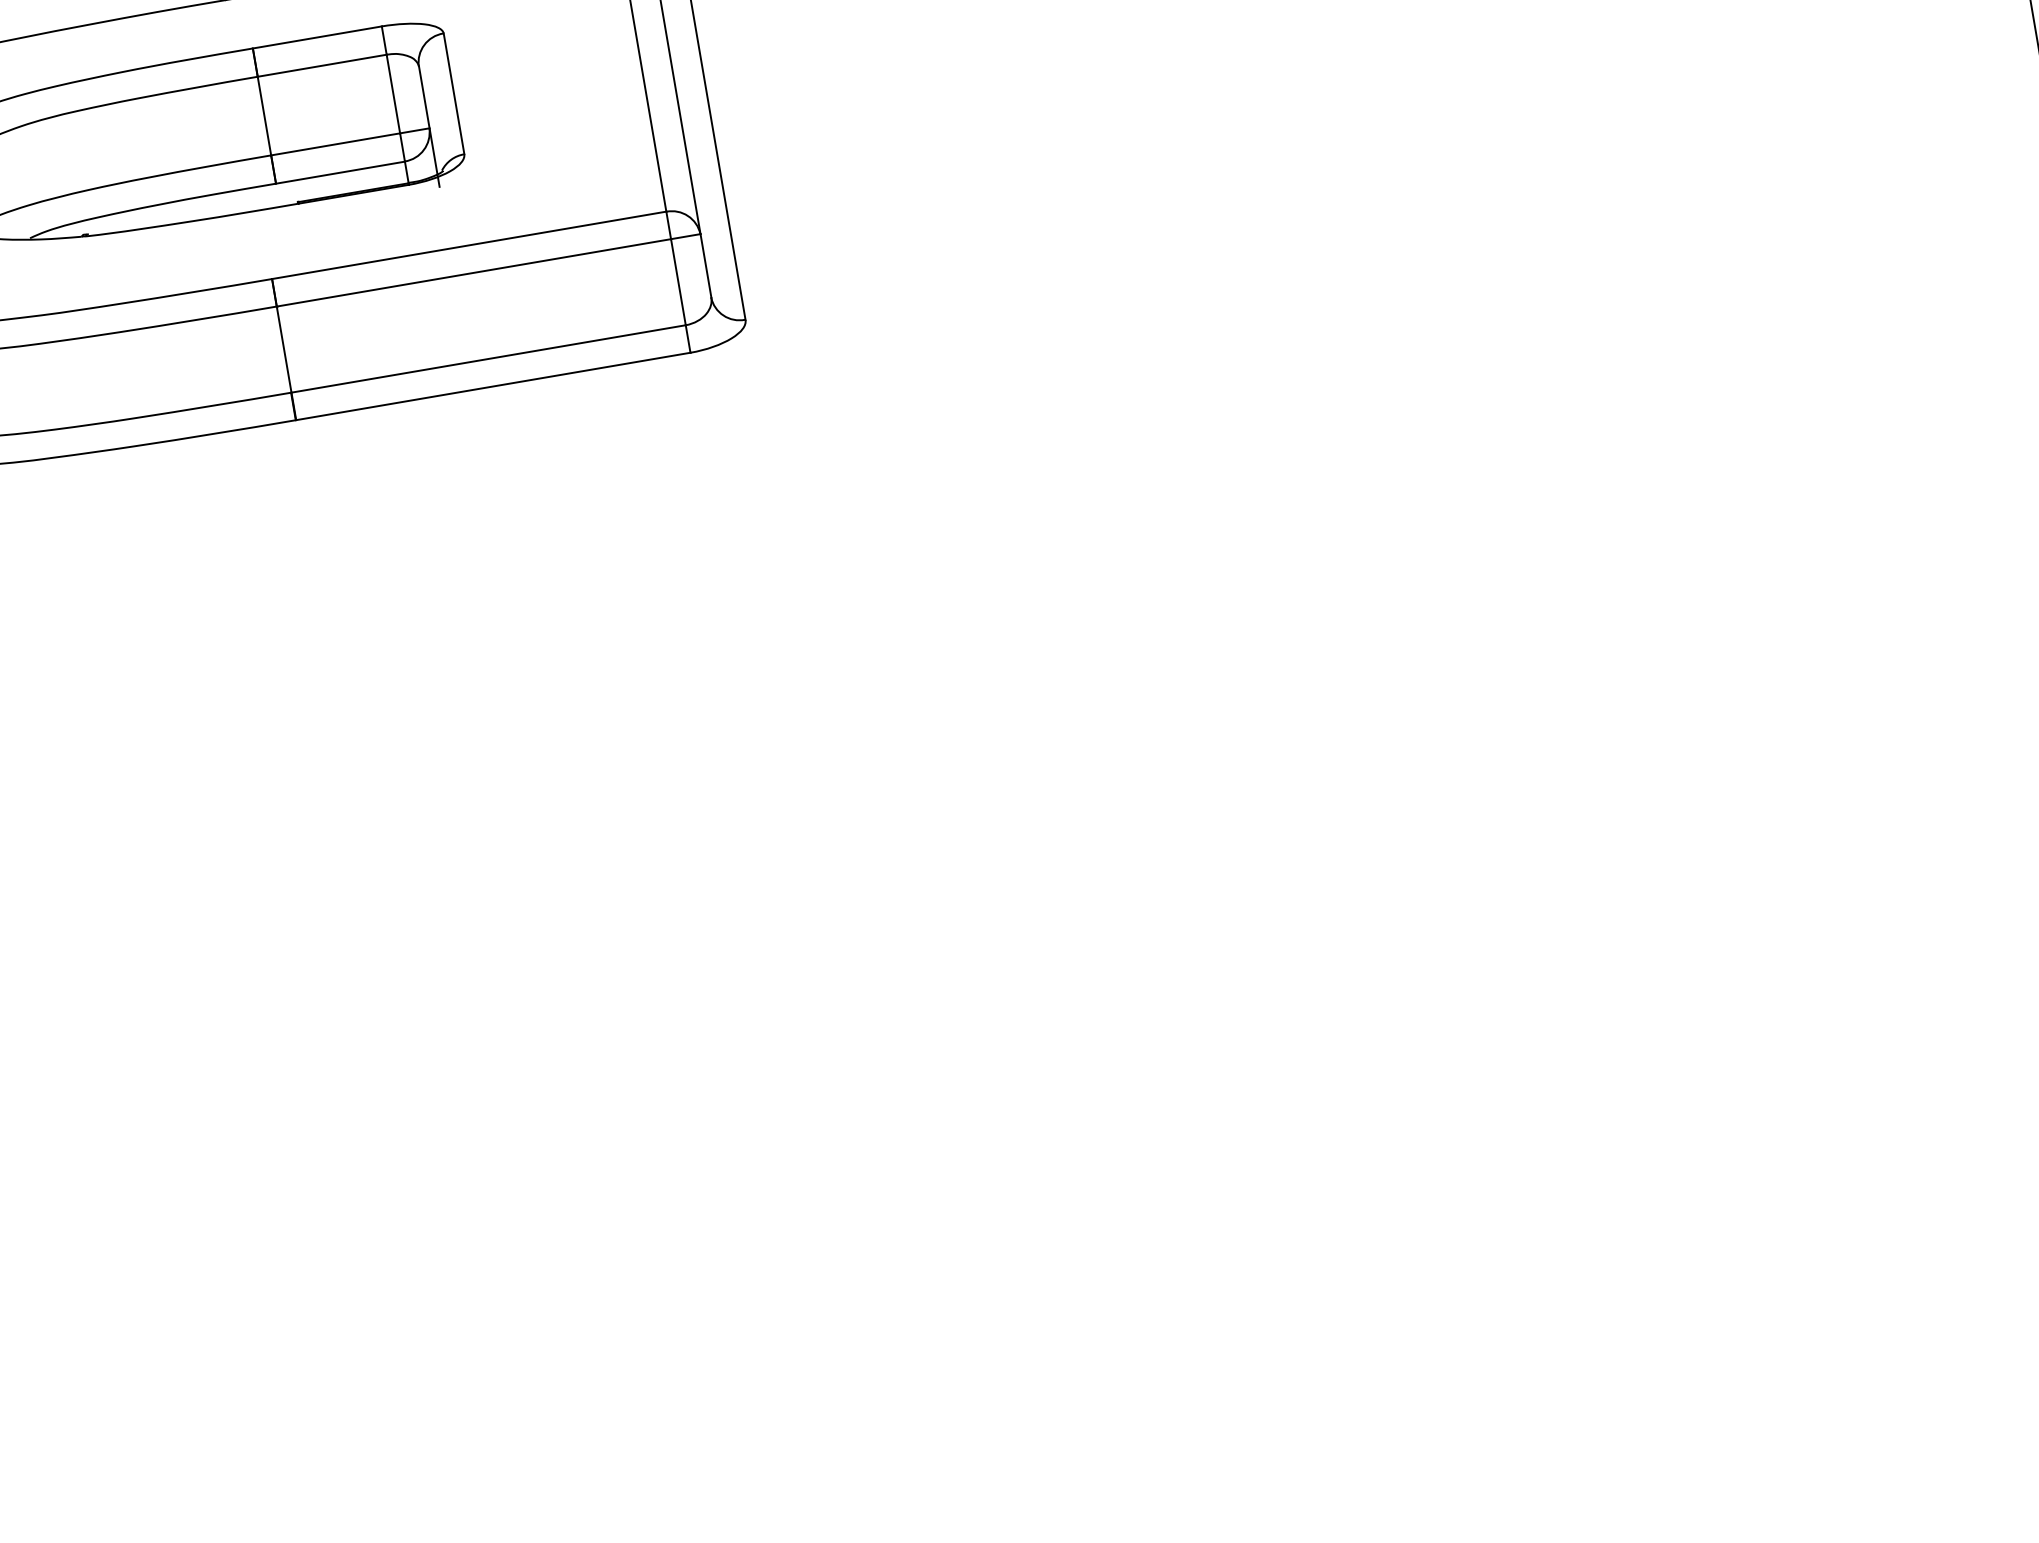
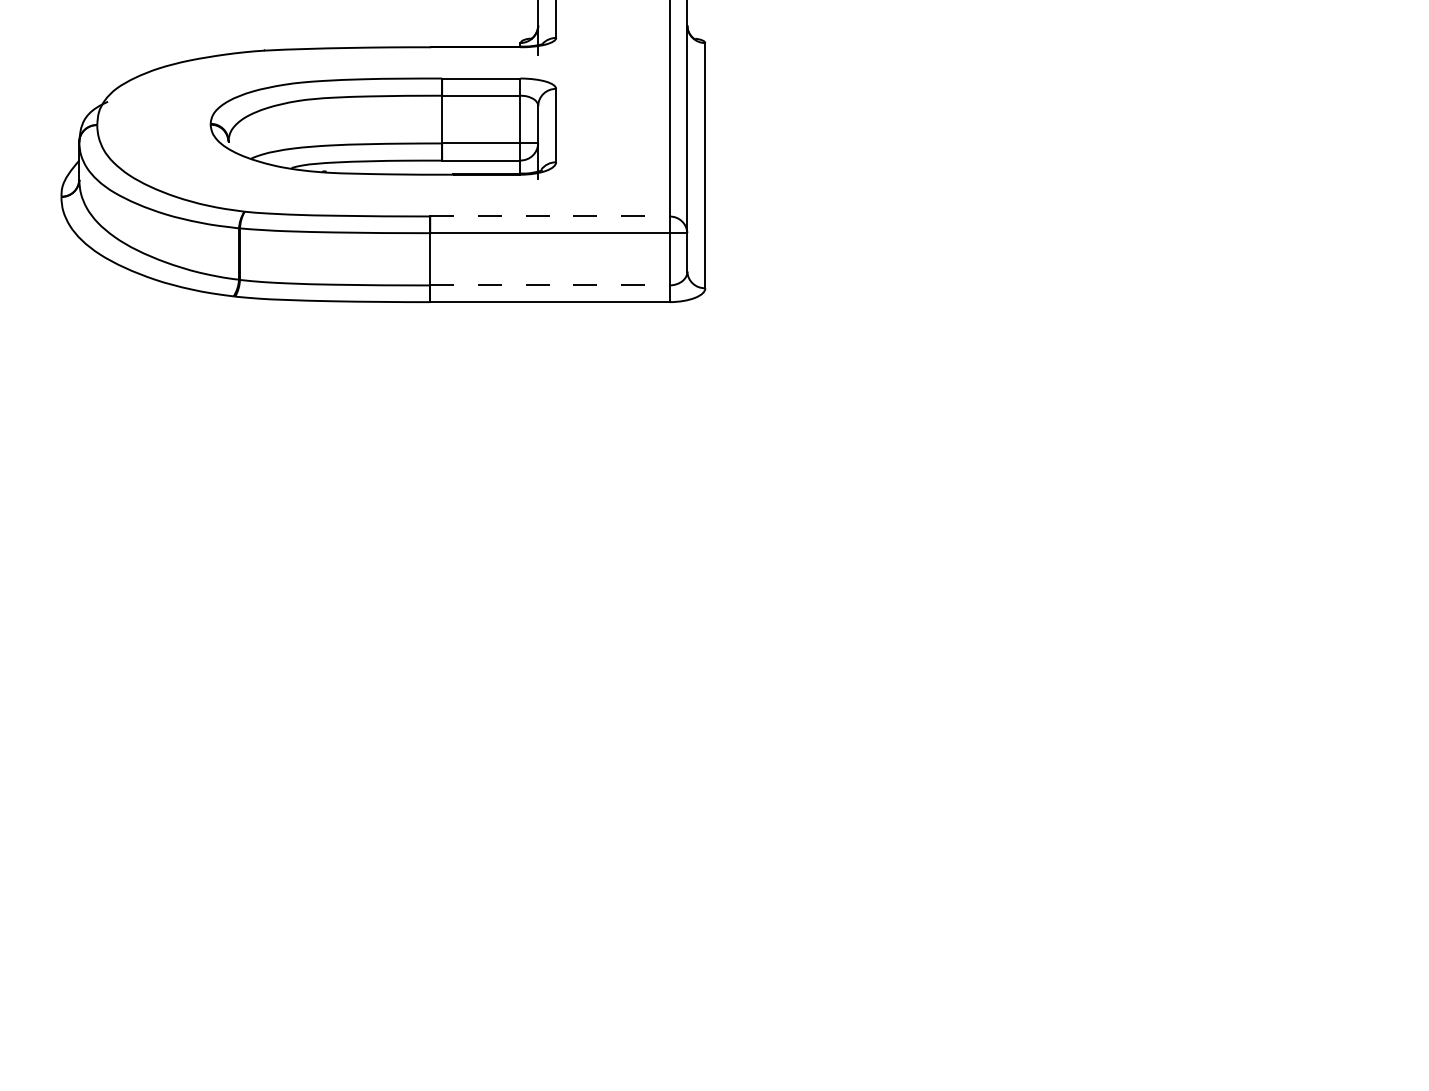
line: (468, 245) -> (549, 216), solid -> dashed
line: (488, 359) -> (549, 285), solid -> dashed

